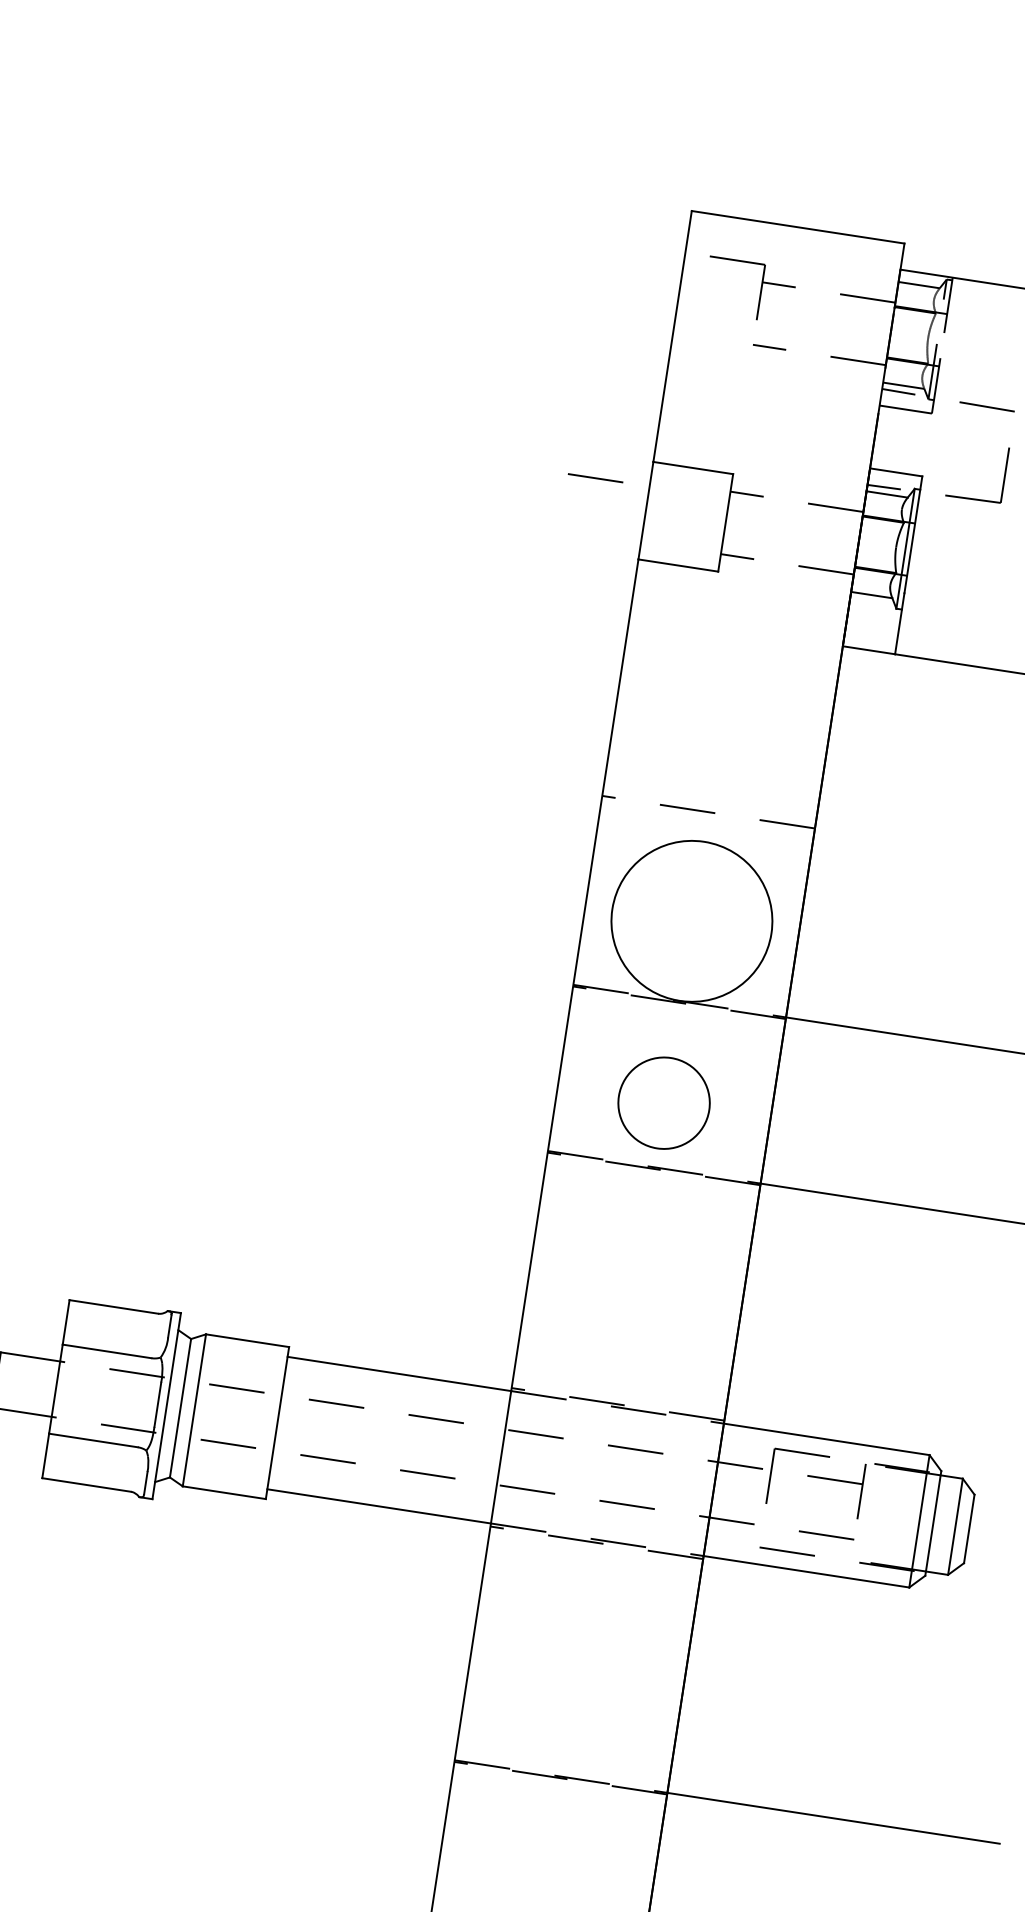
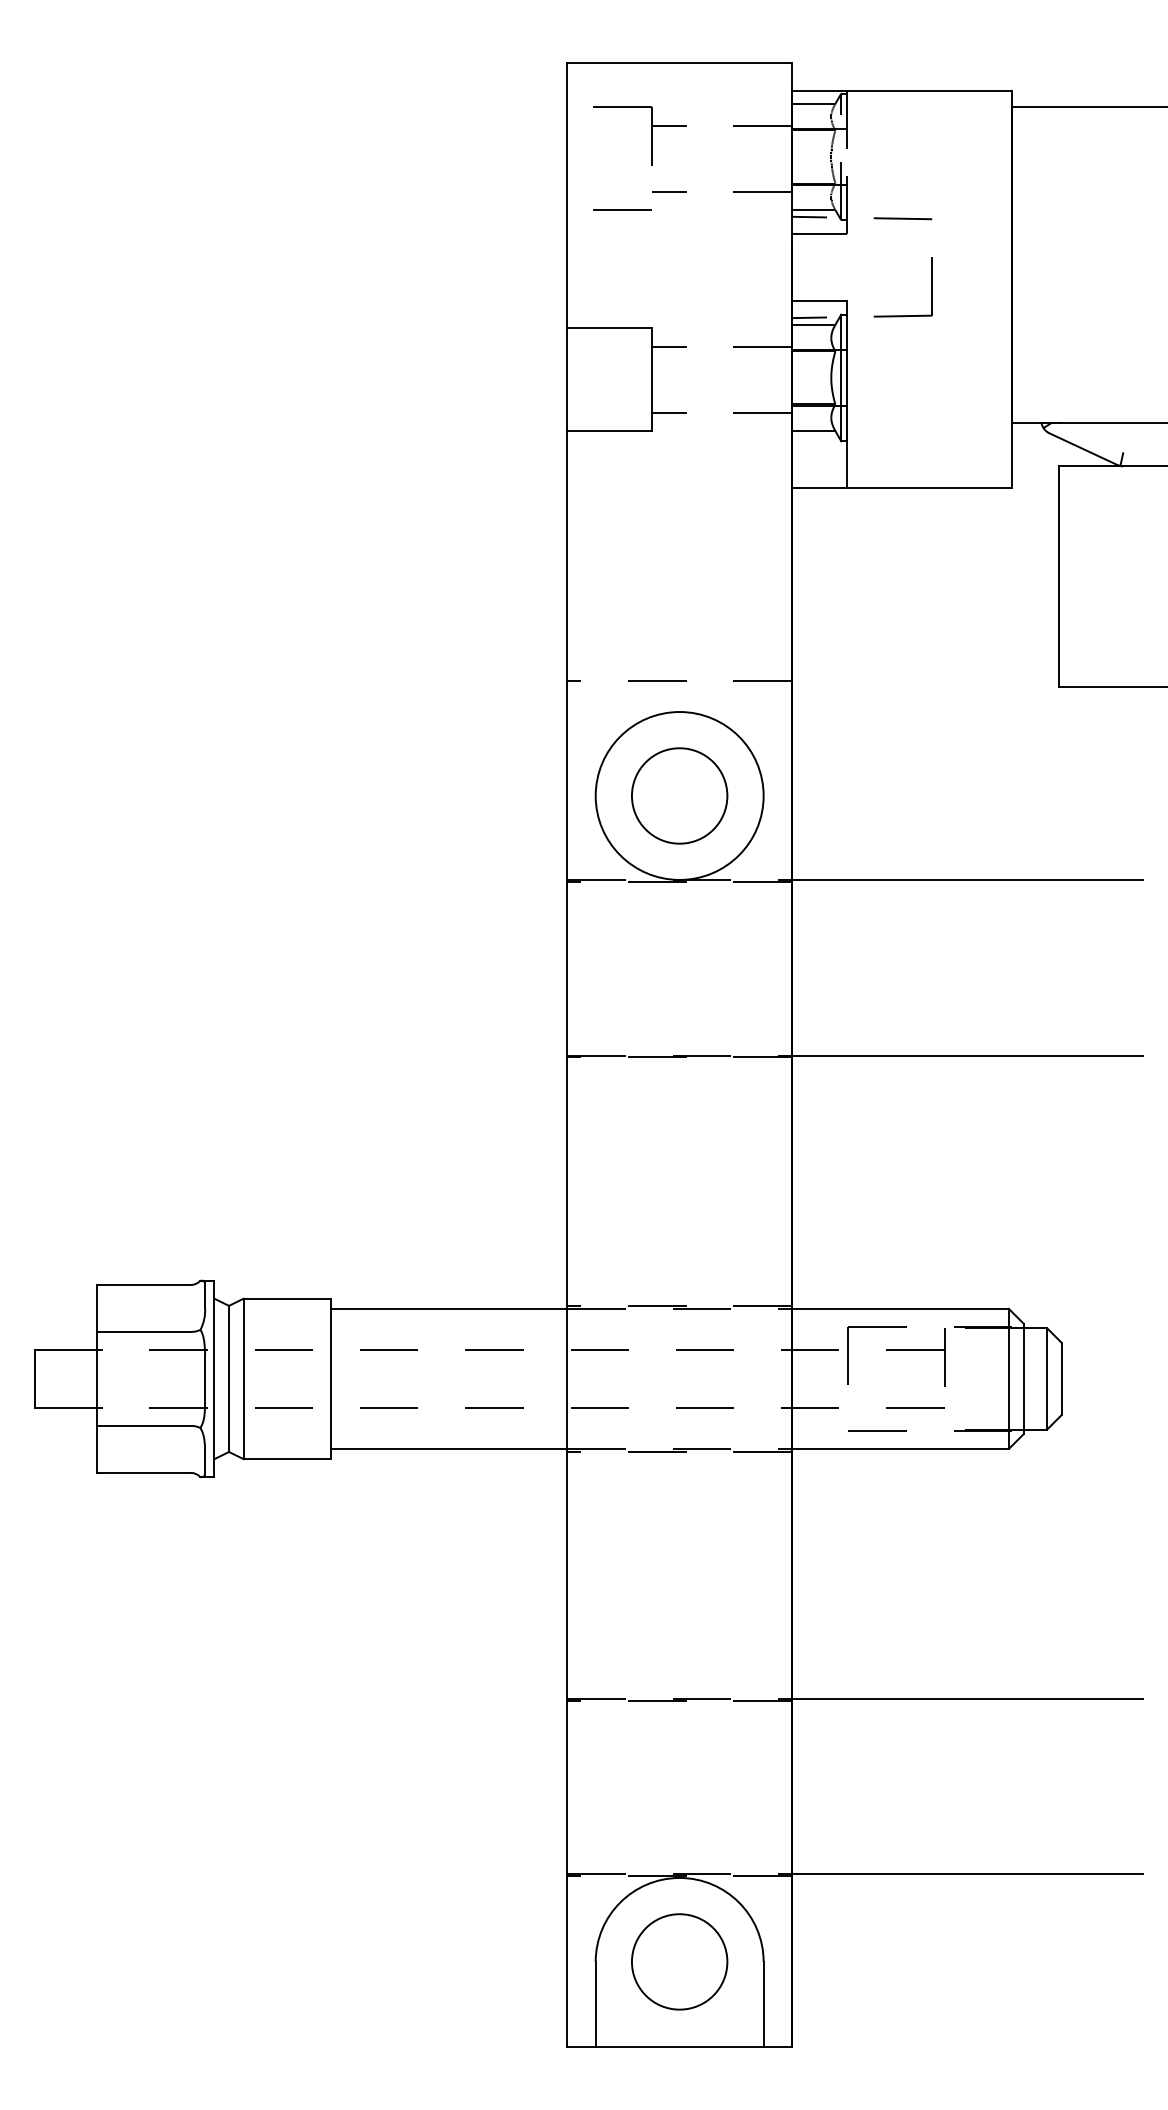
line: (595, 477) -> (622, 209), moved
circle: (664, 1102) -> (679, 795), moved

